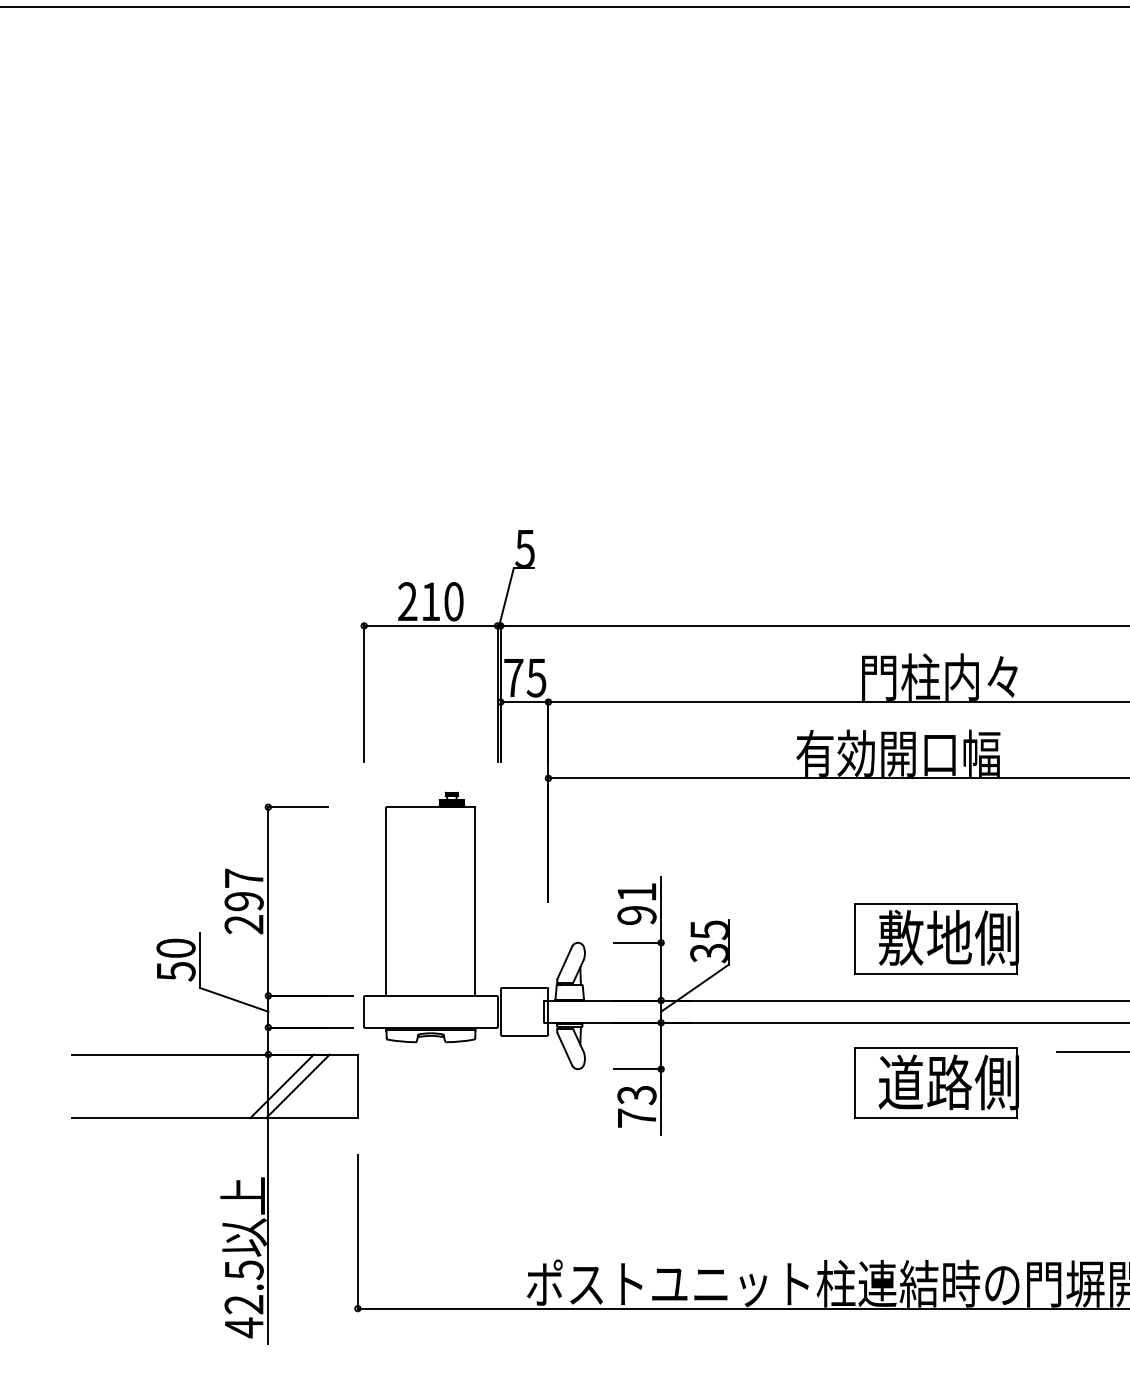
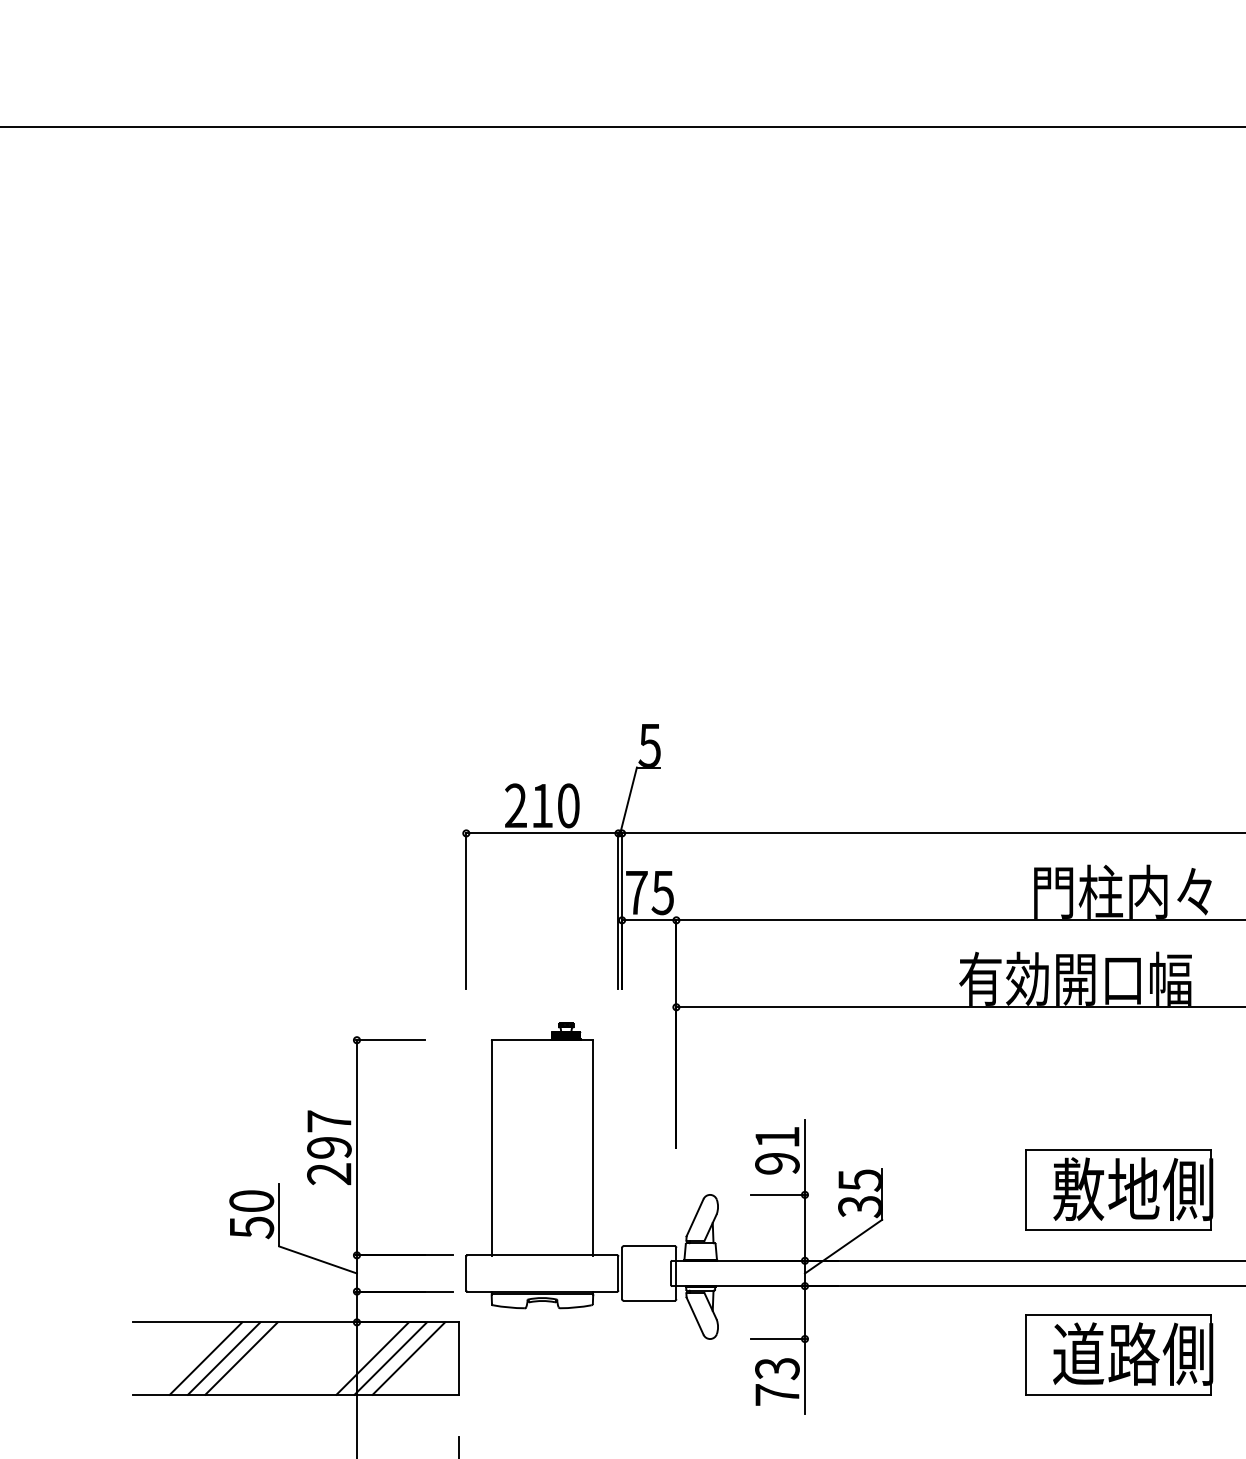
line: (135, 1086) -> (205, 1358), added
line: (151, 1086) -> (223, 1358), added
line: (166, 1086) -> (240, 1358), added
line: (313, 1086) -> (408, 1358), added

